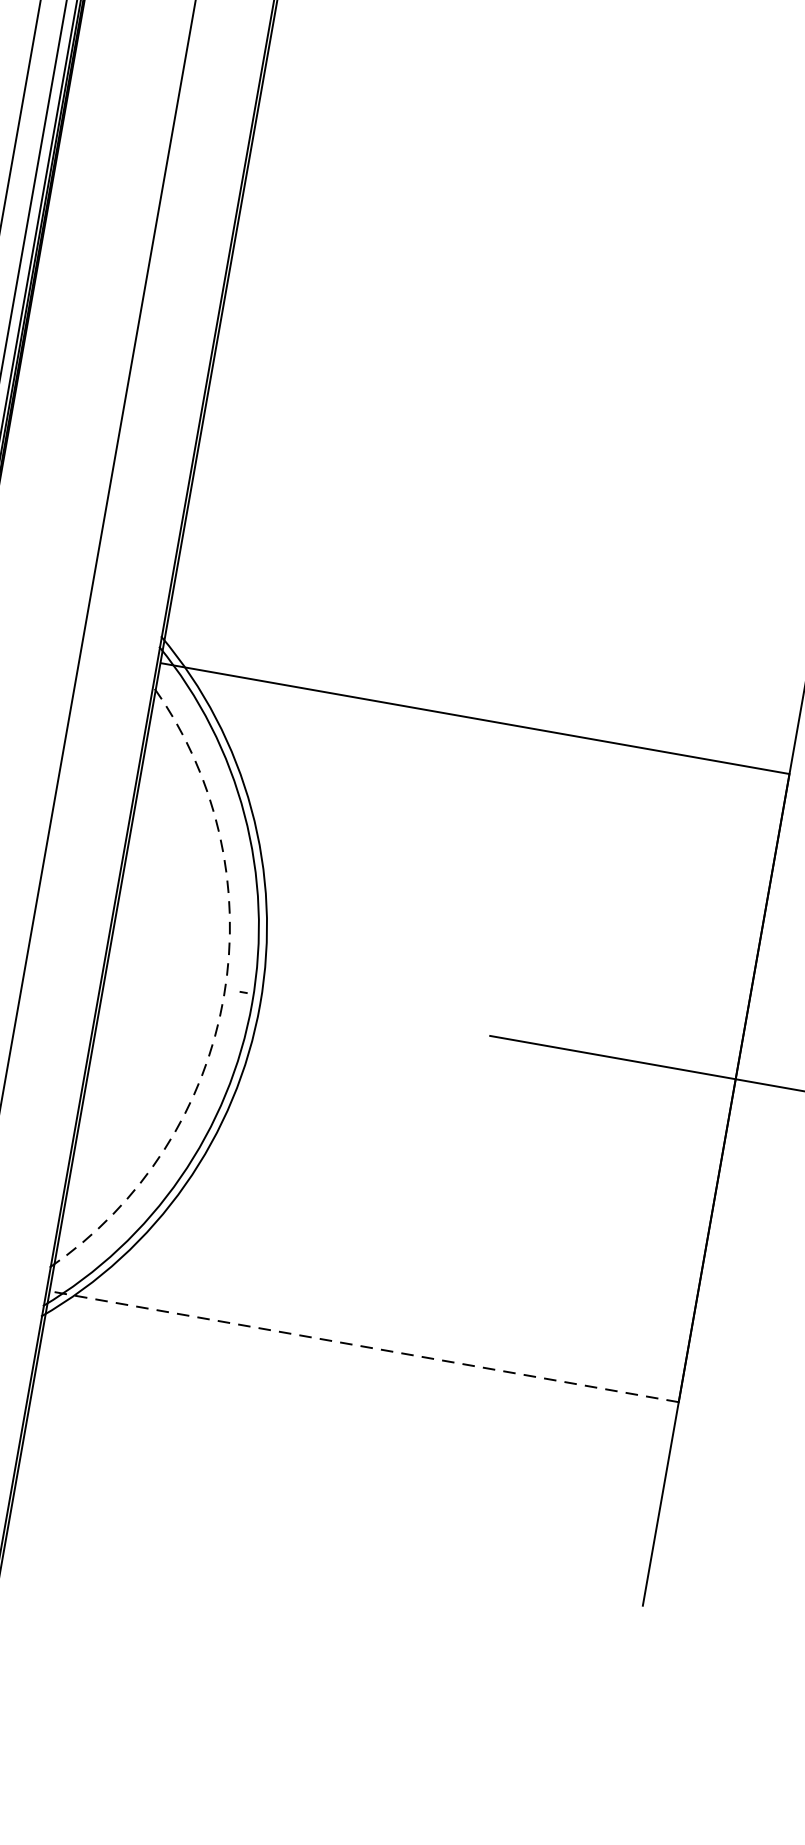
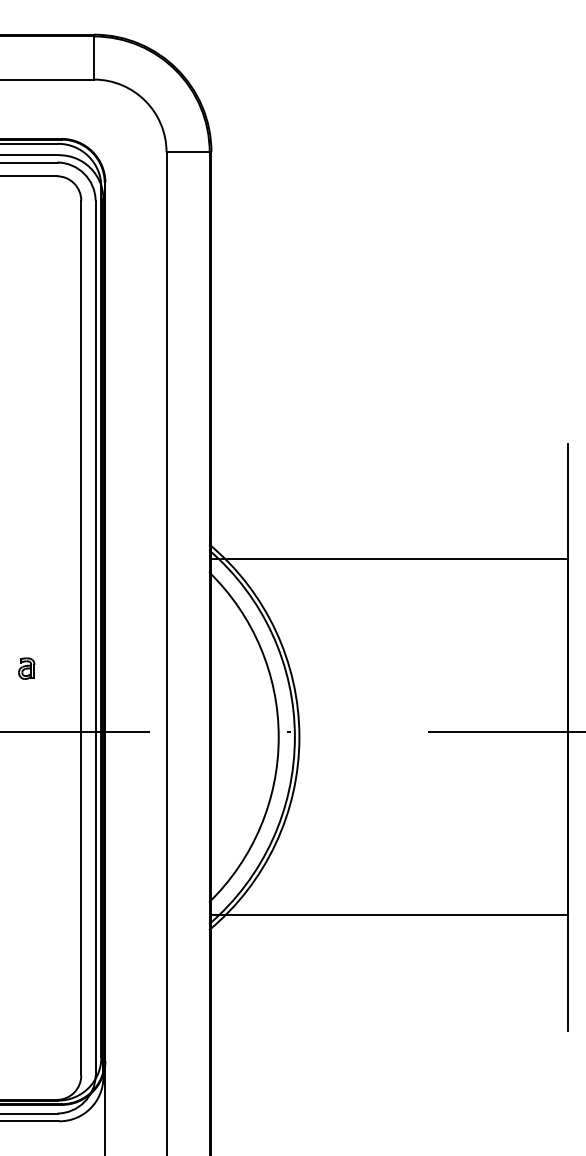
arc: (223, 998) -> (278, 737), dashed -> solid
line: (363, 1346) -> (389, 915), dashed -> solid

